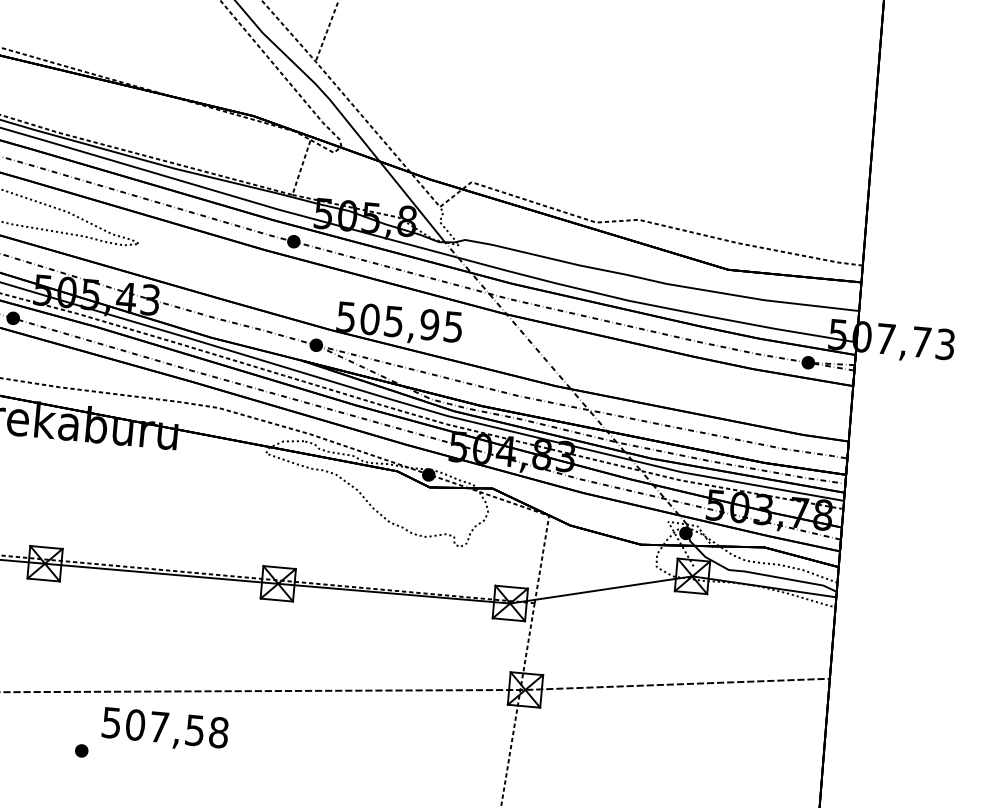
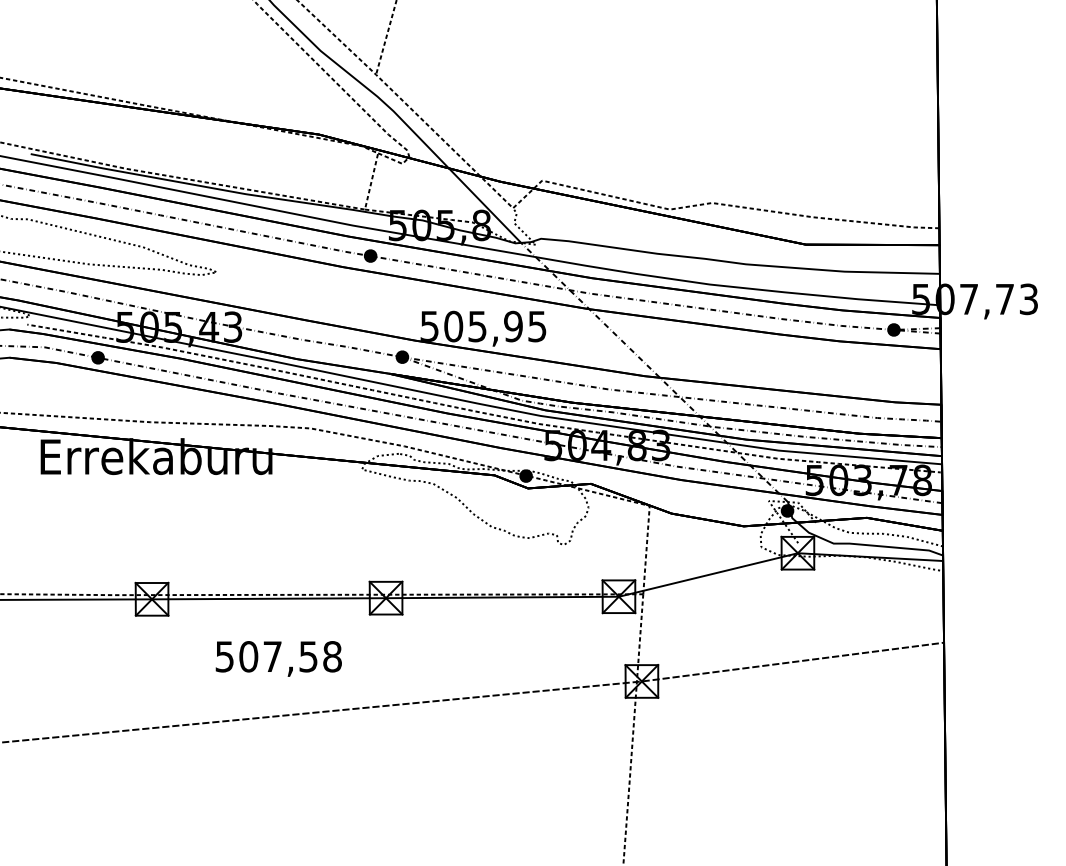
text: (164, 729) -> (278, 658), moved
part: (81, 751) -> (205, 782), removed

